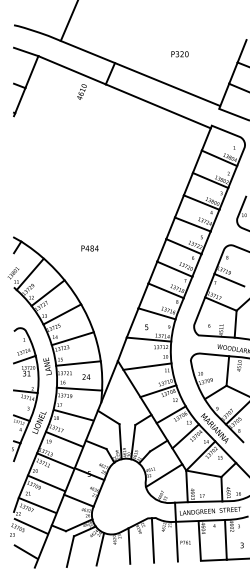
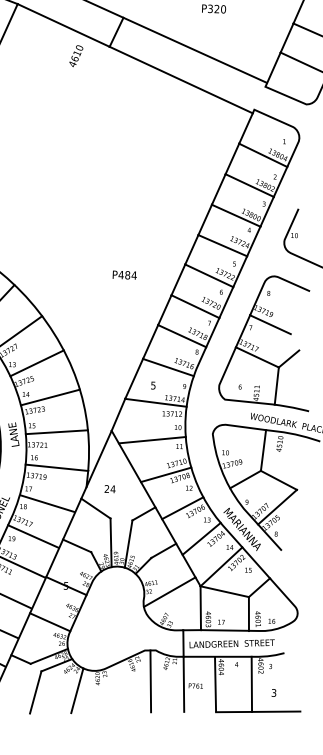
text: (89, 248) -> (124, 275), moved
text: (86, 376) -> (110, 488), moved
line: (129, 545) -> (117, 687), removed

